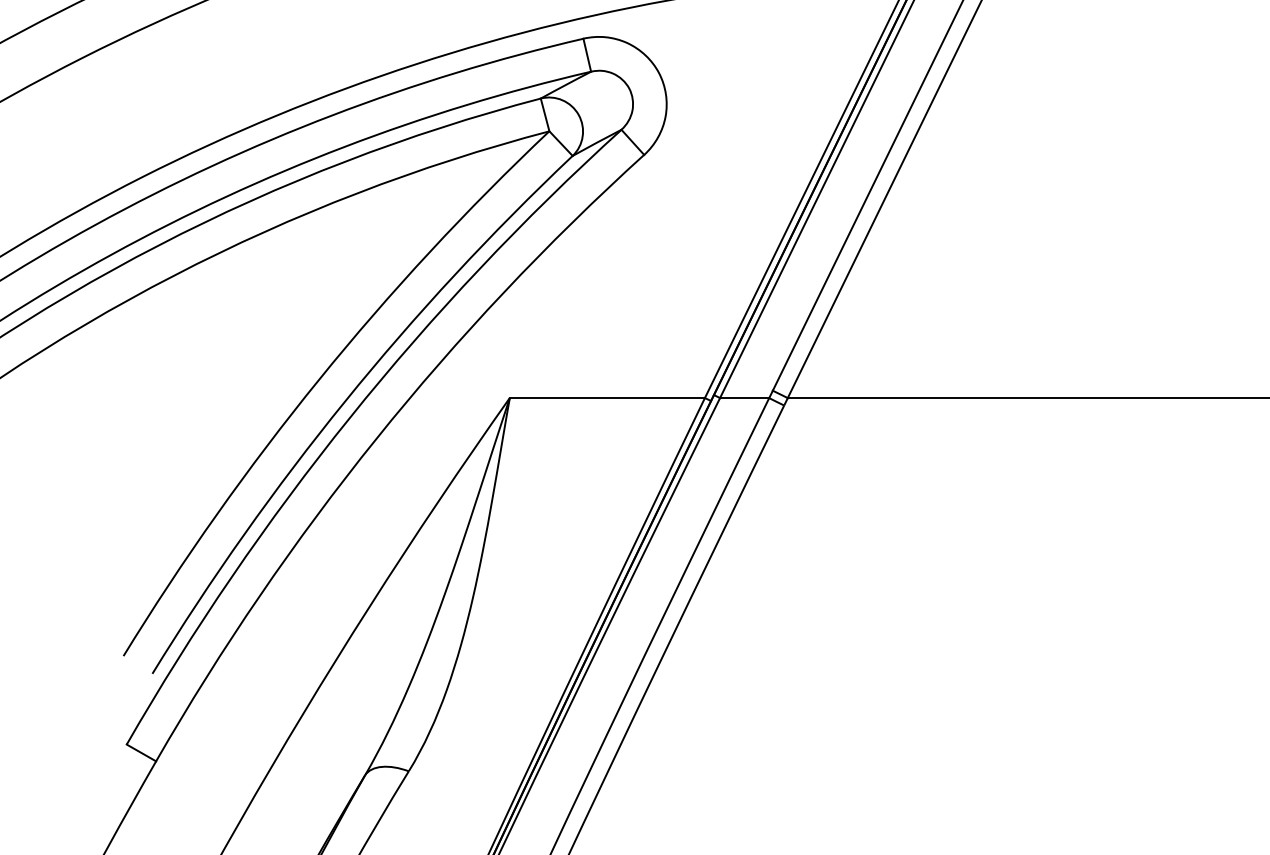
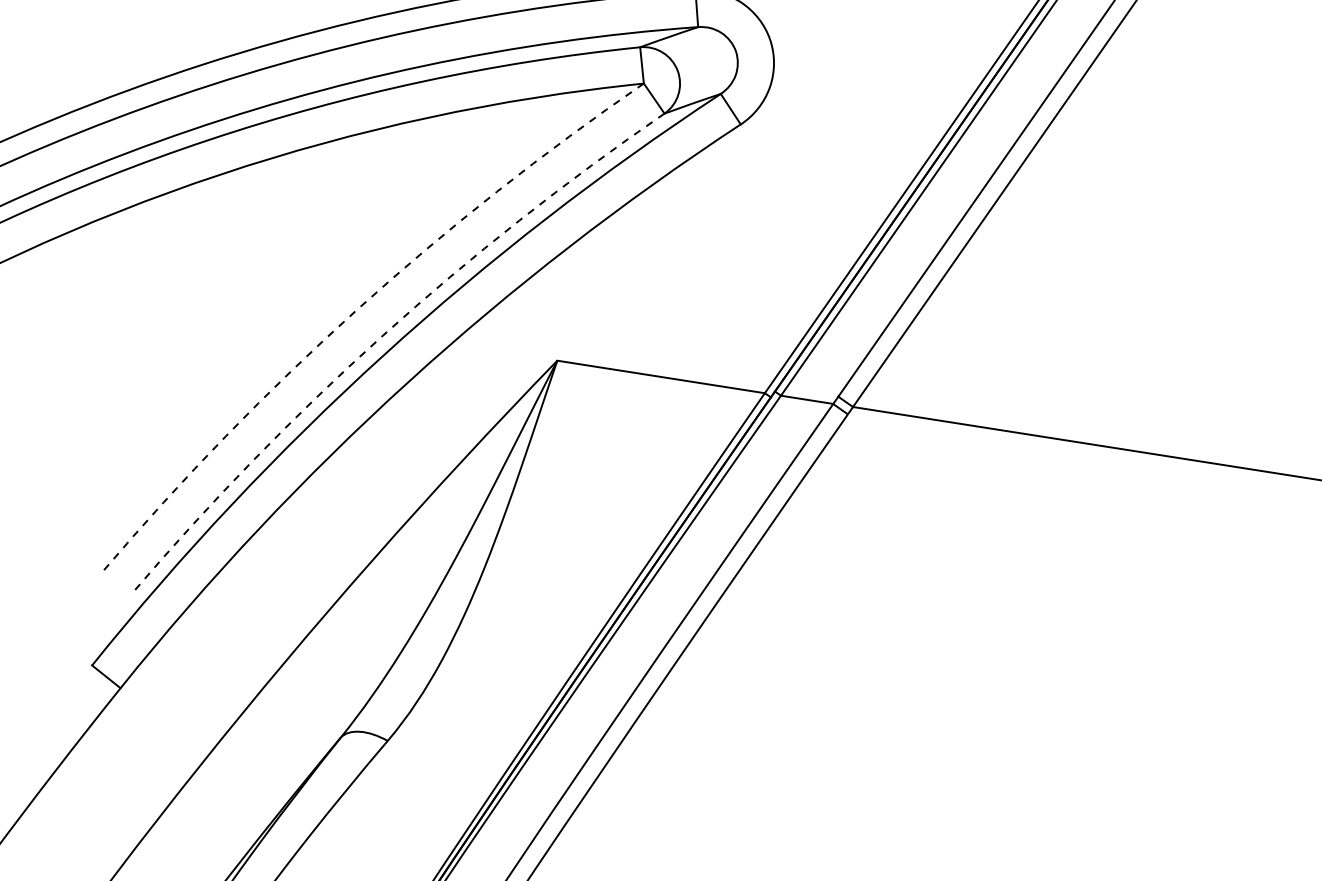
arc: (319, 379) -> (357, 309), solid -> dashed
arc: (345, 401) -> (381, 336), solid -> dashed

